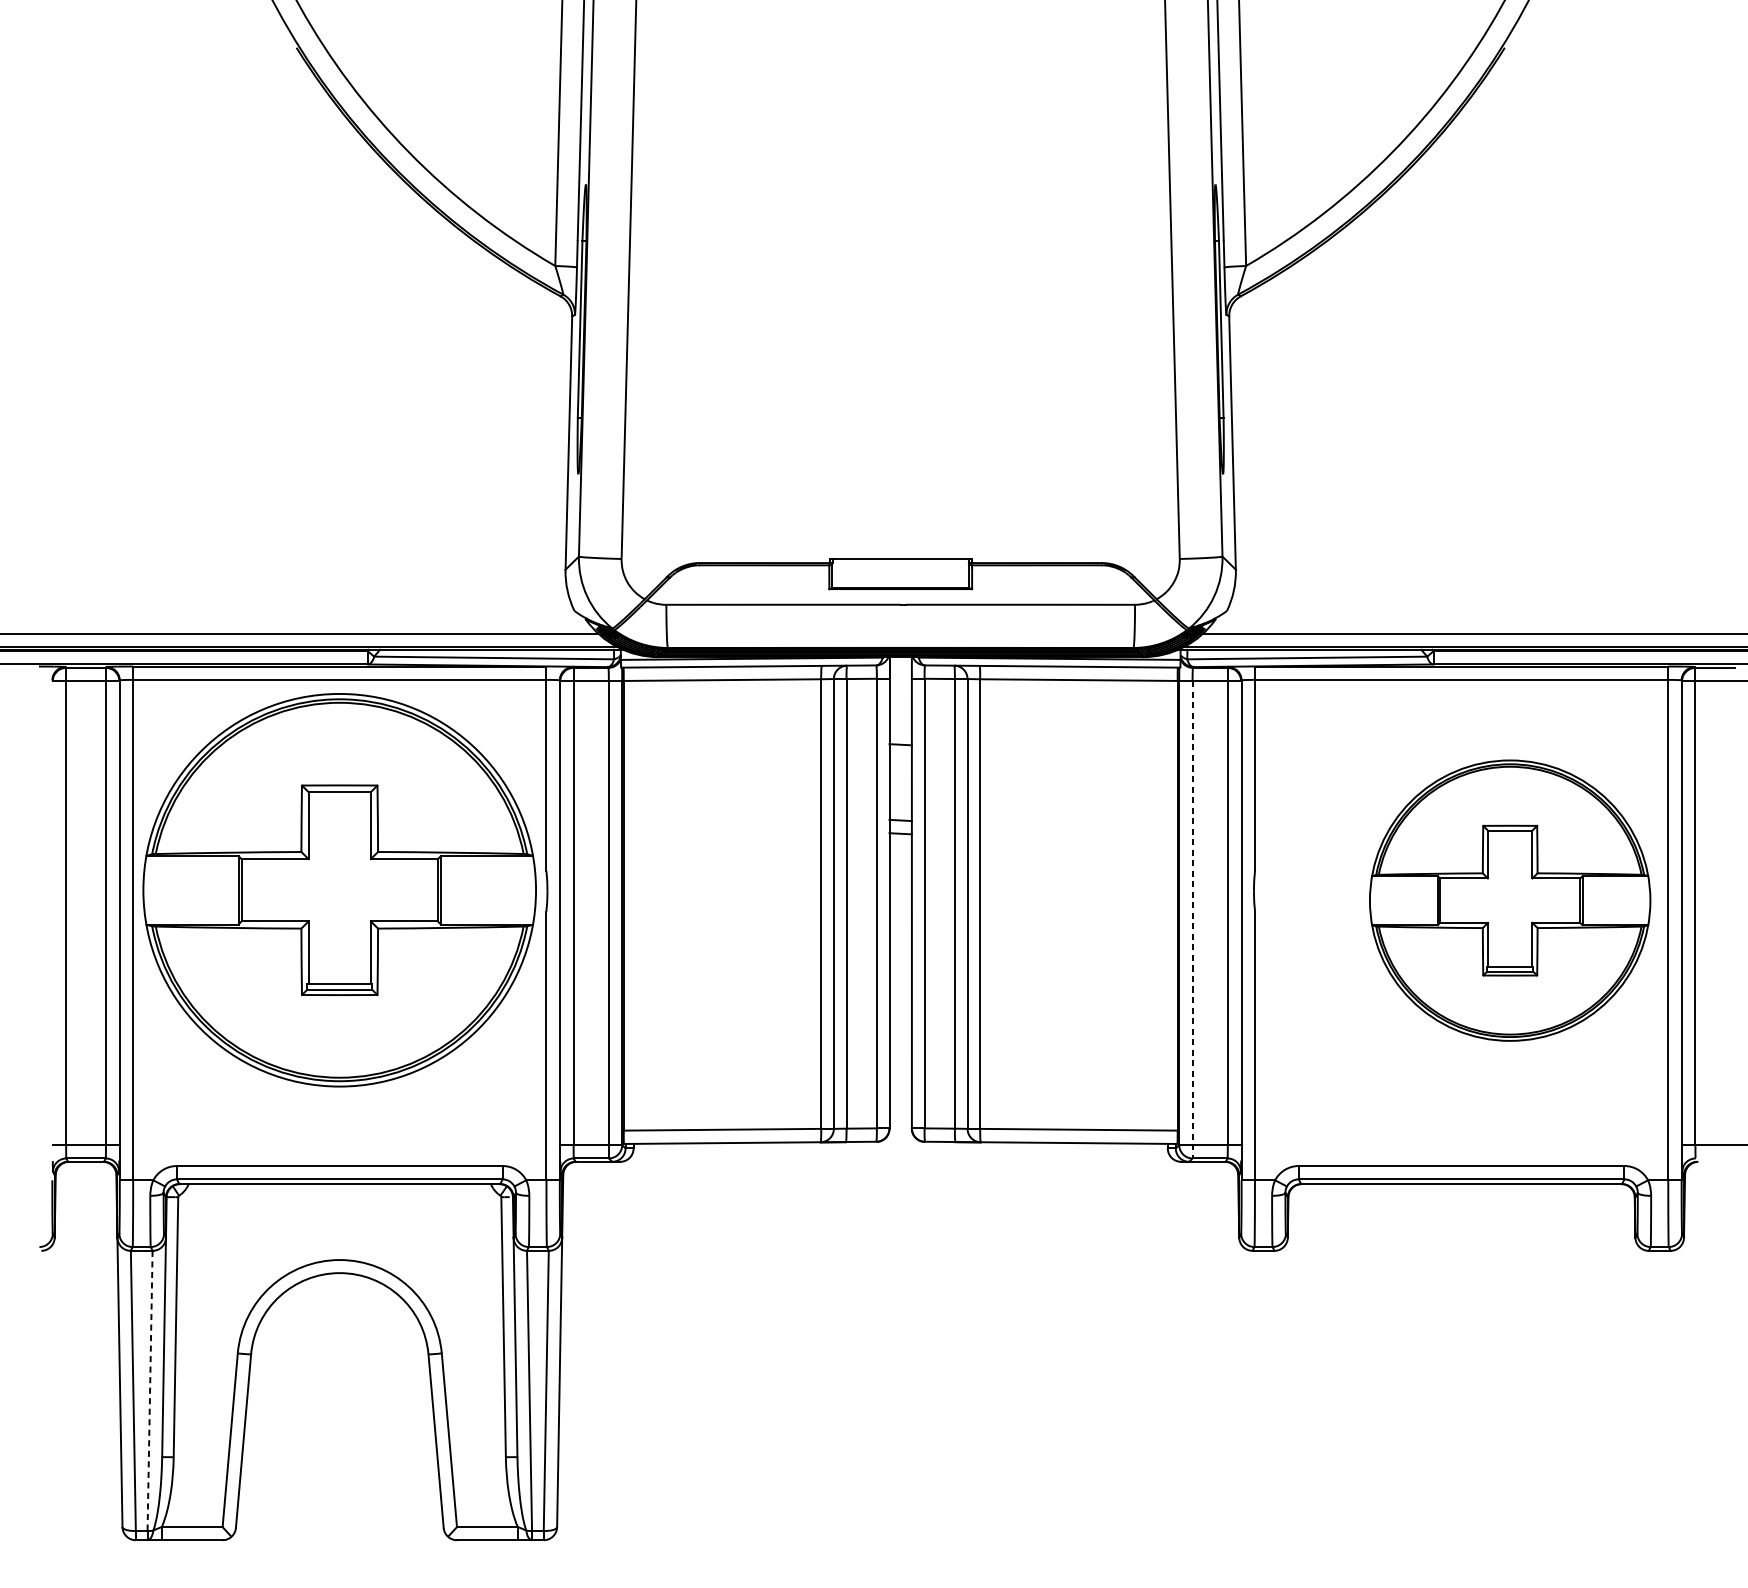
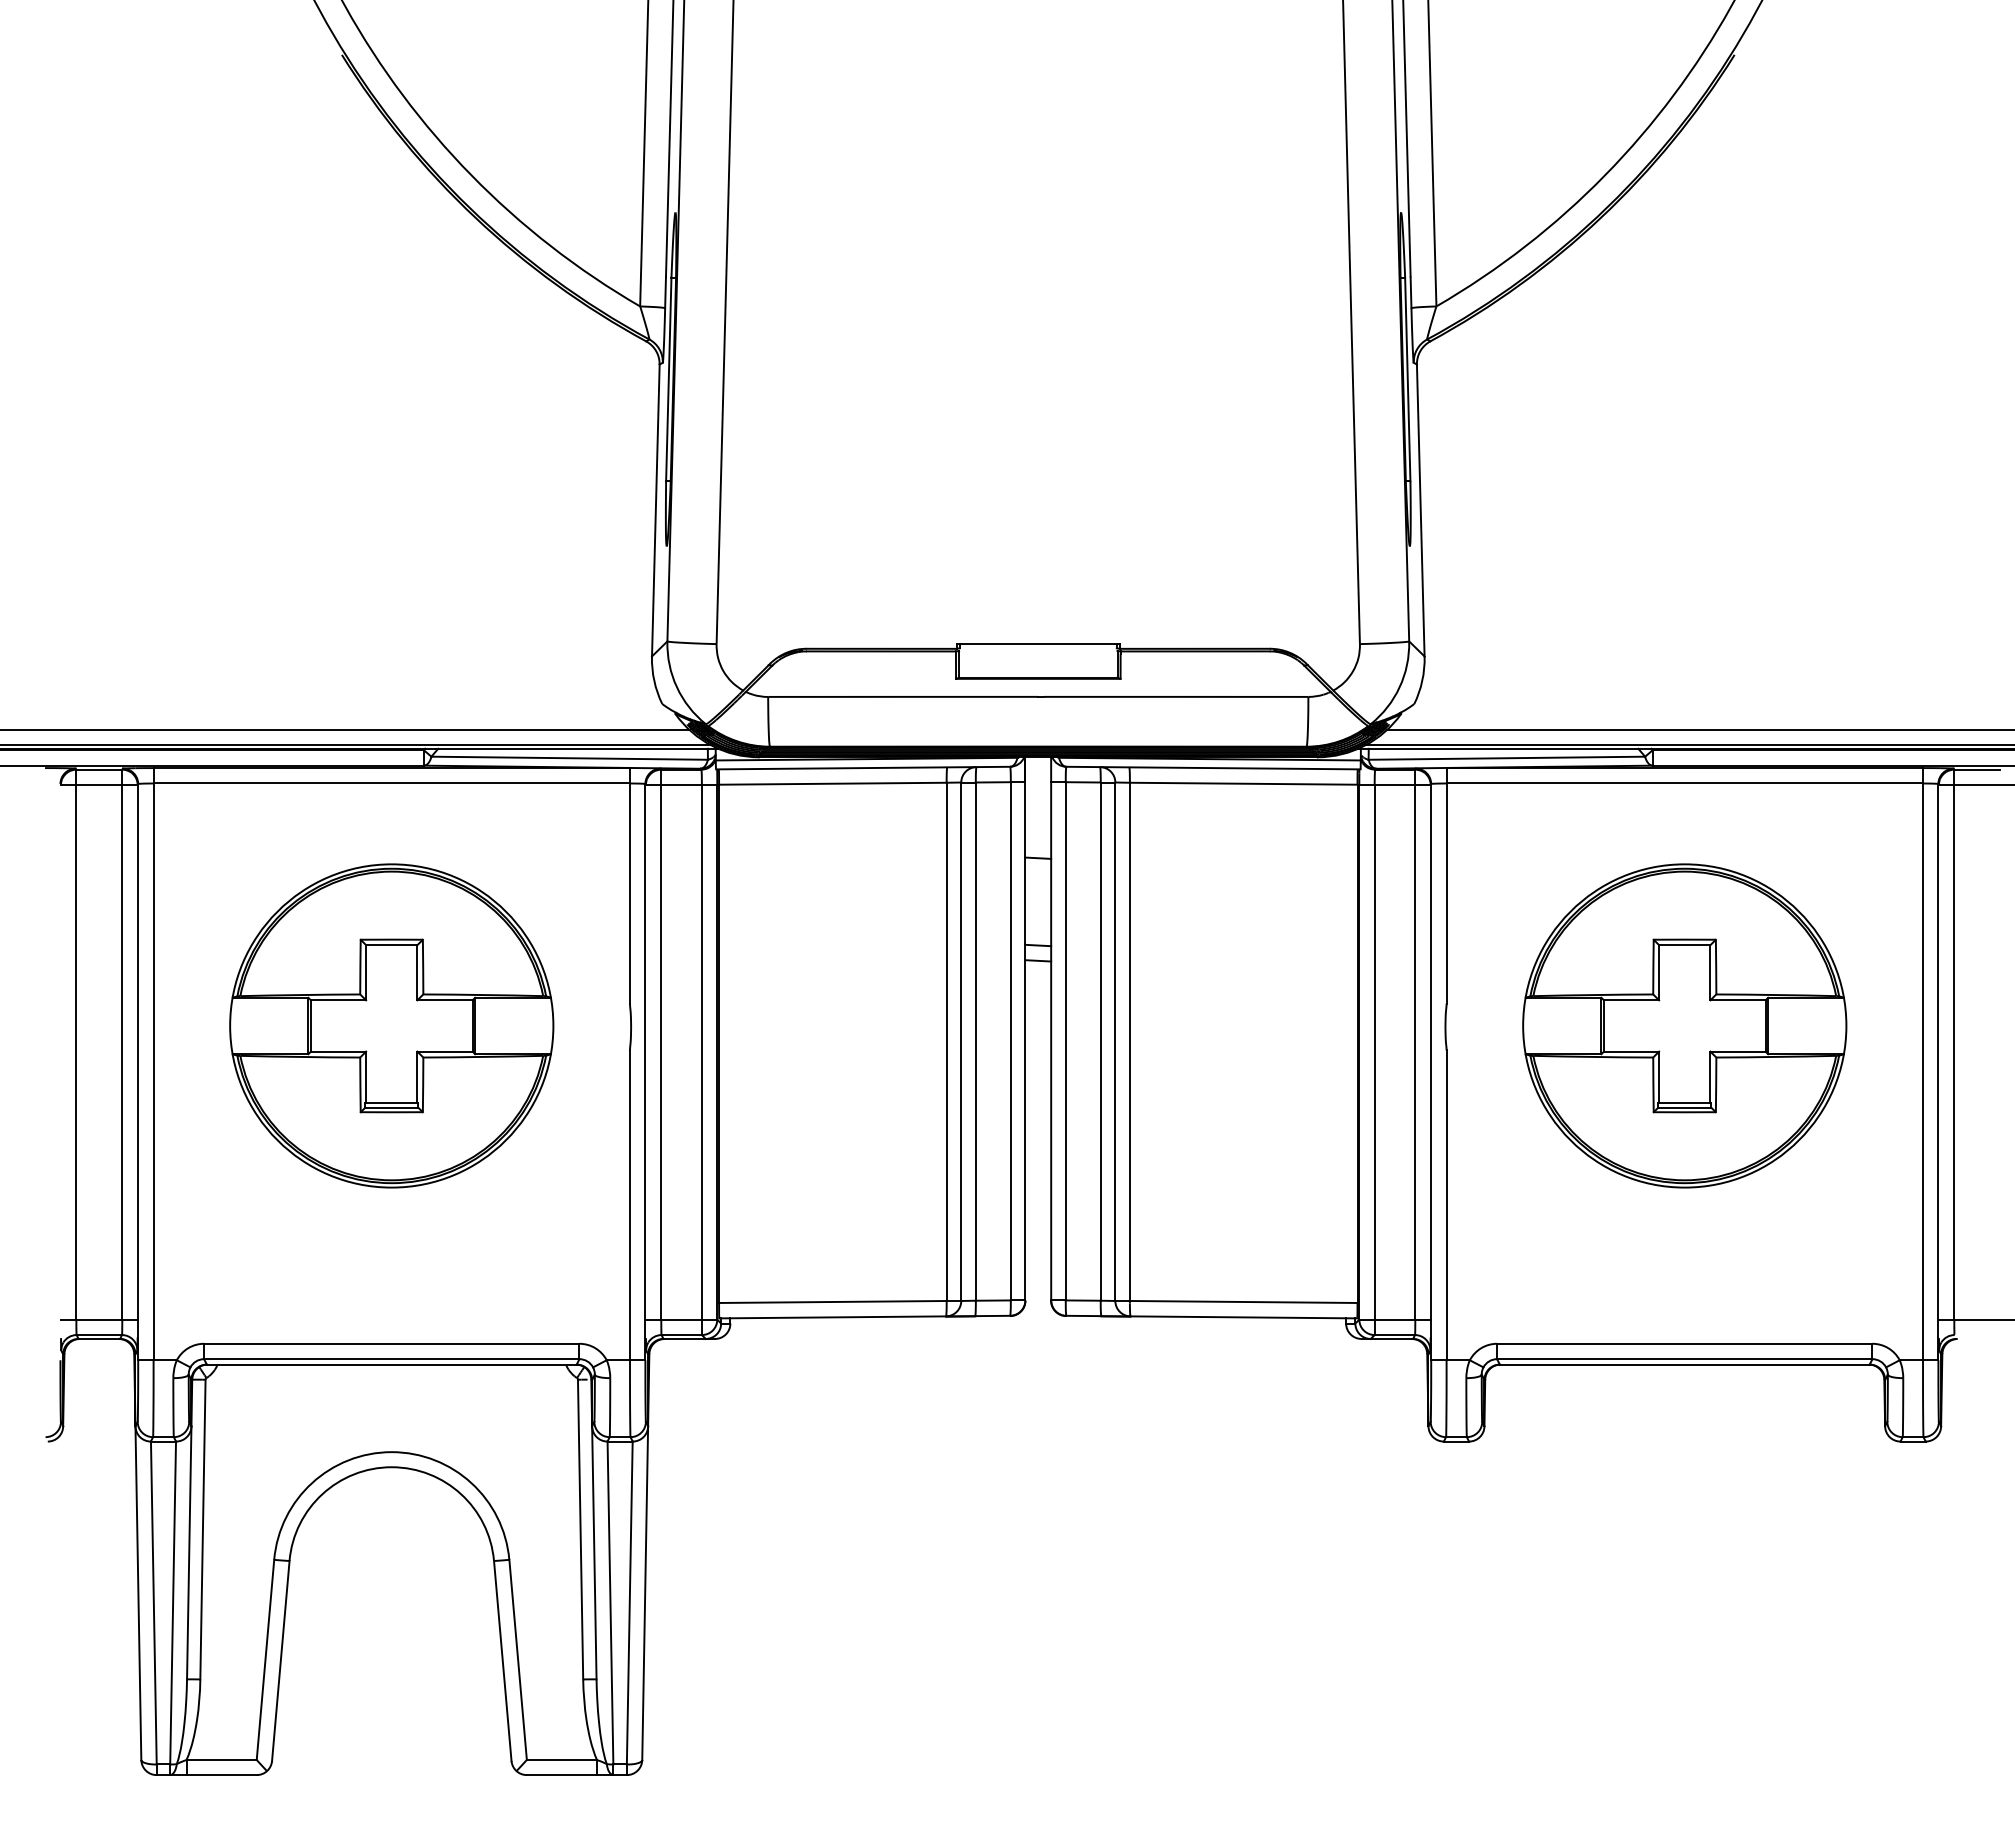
part: (339, 889) -> (391, 1025), size x0.71
part: (1509, 900) -> (1684, 1025), moved
line: (1192, 920) -> (1374, 1060), dashed -> solid
line: (150, 1391) -> (173, 1603), dashed -> solid

